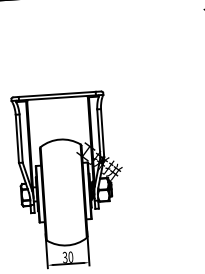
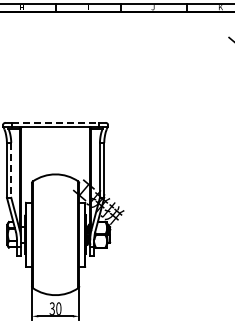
line: (57, 94) -> (55, 122), solid -> dashed
line: (21, 138) -> (11, 170), solid -> dashed

